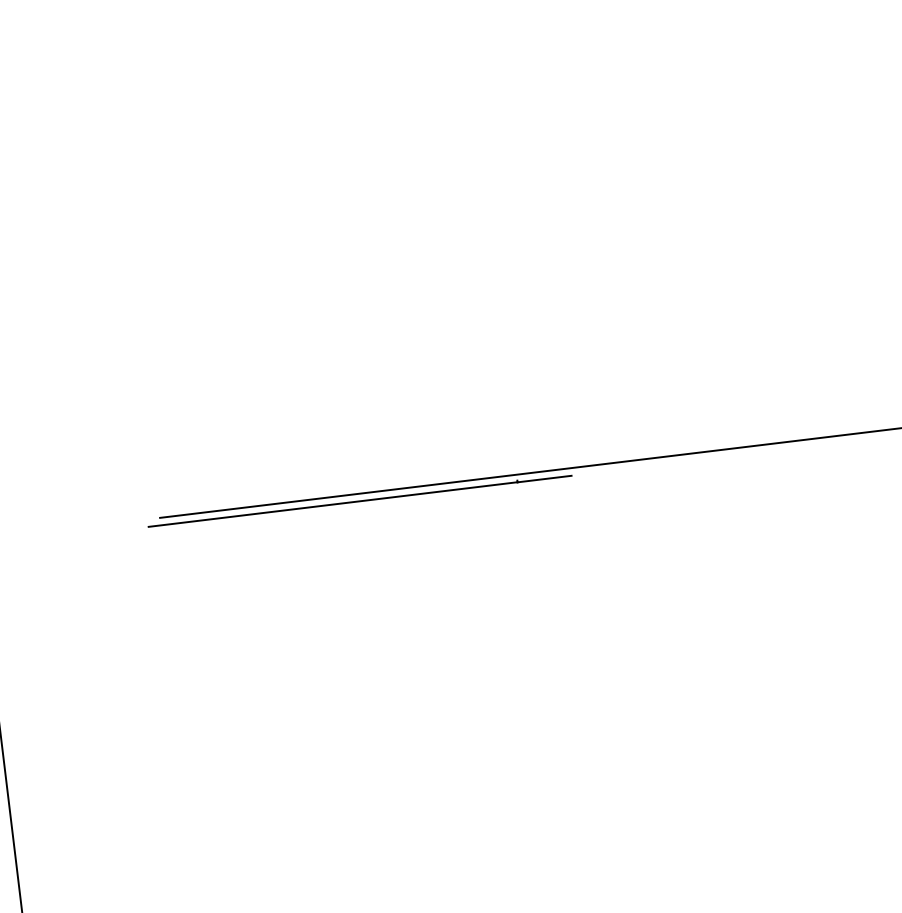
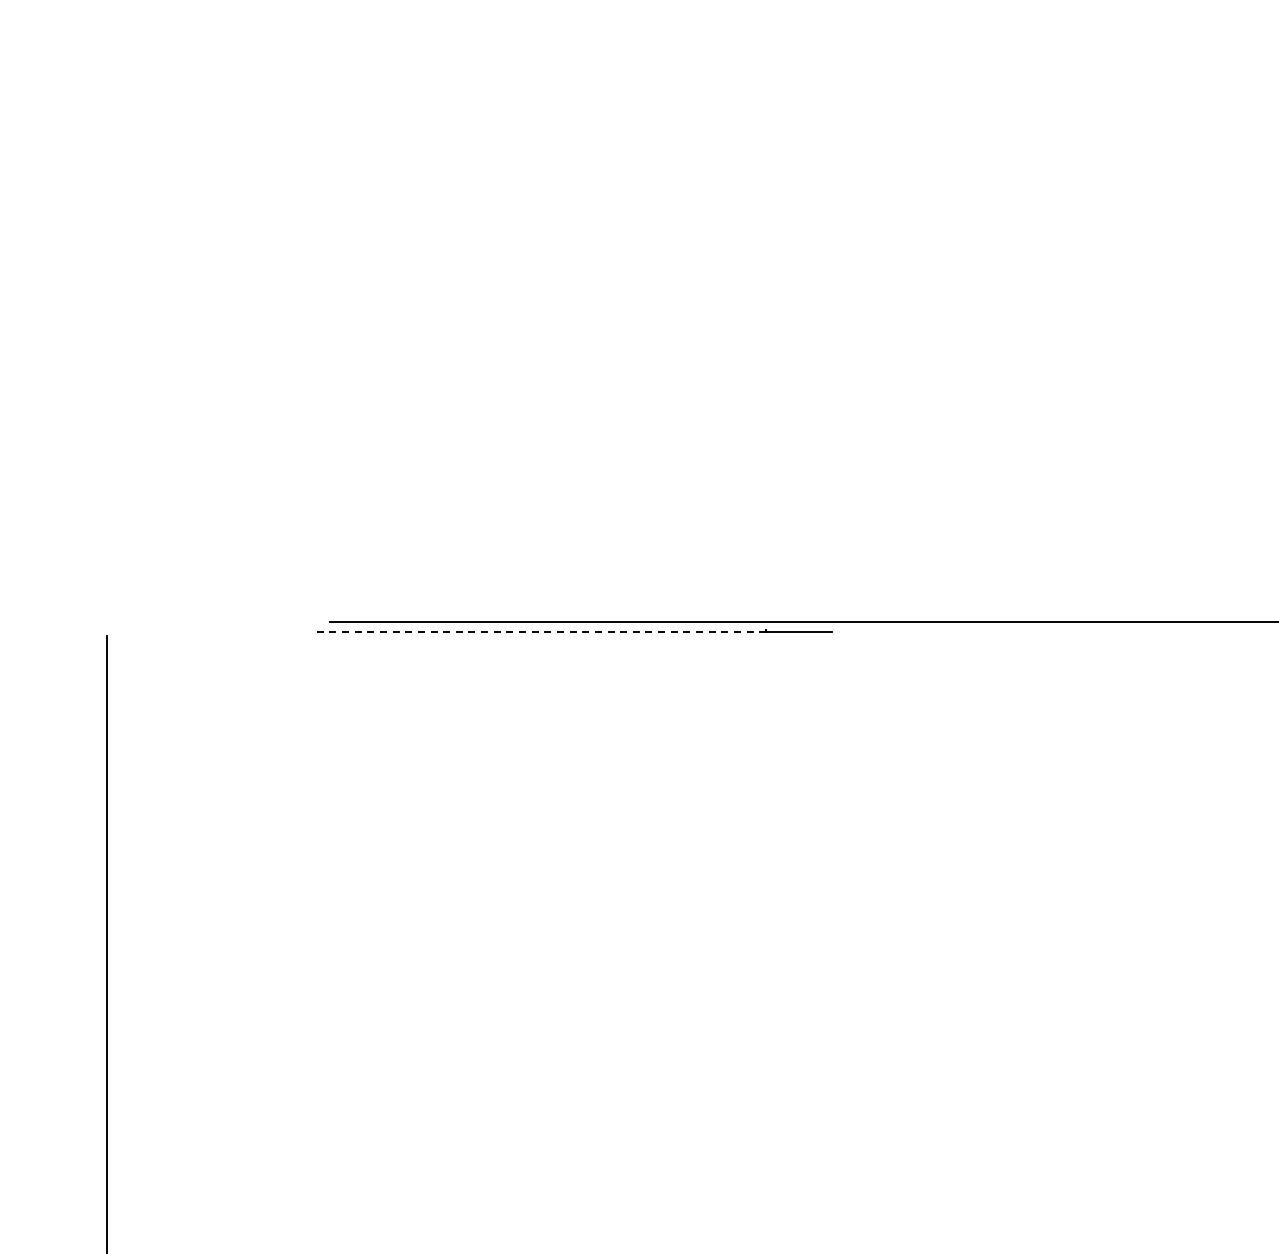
line: (332, 504) -> (540, 631), solid -> dashed

